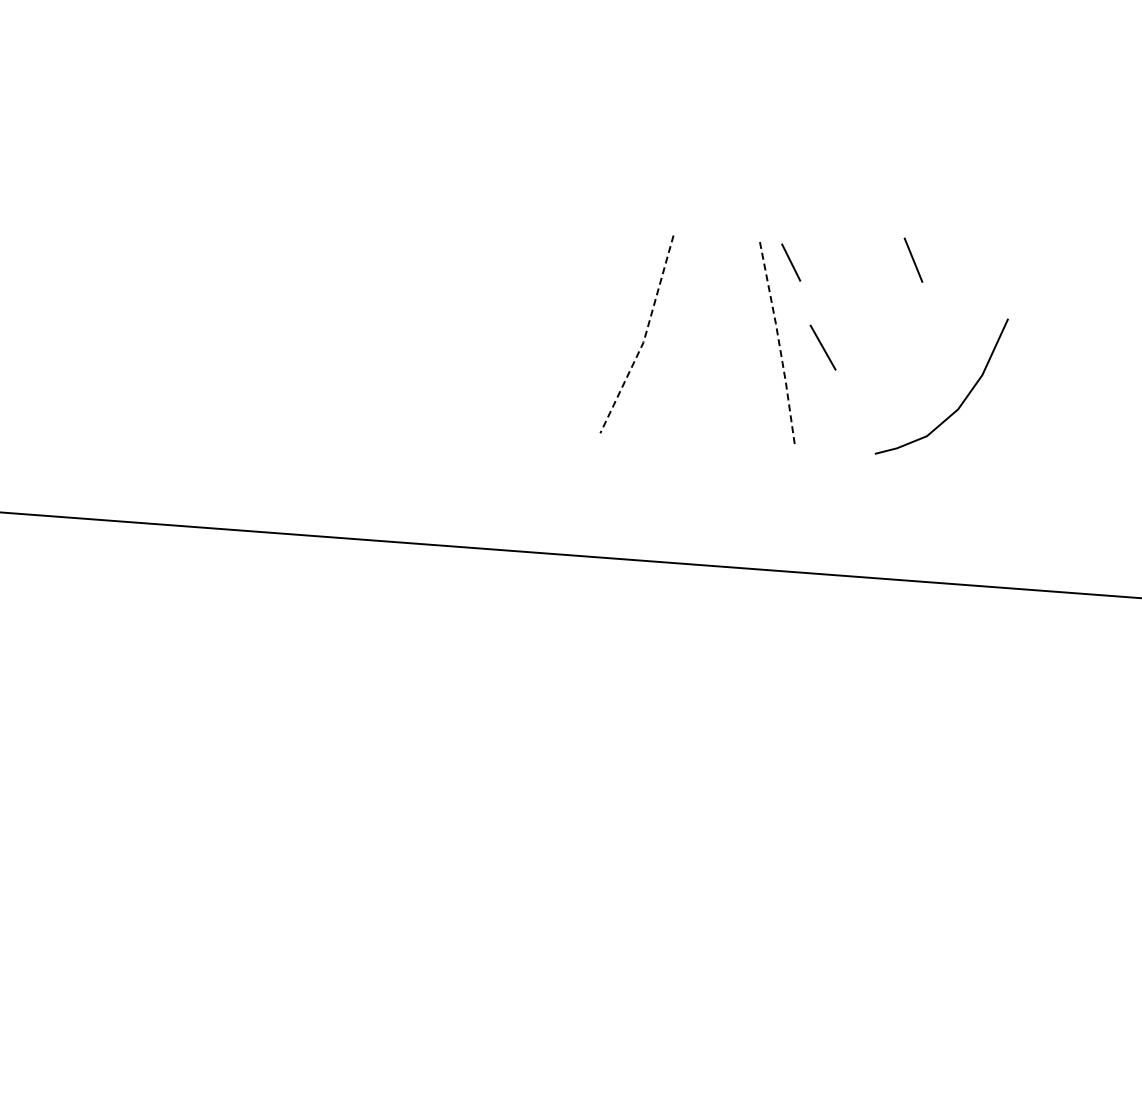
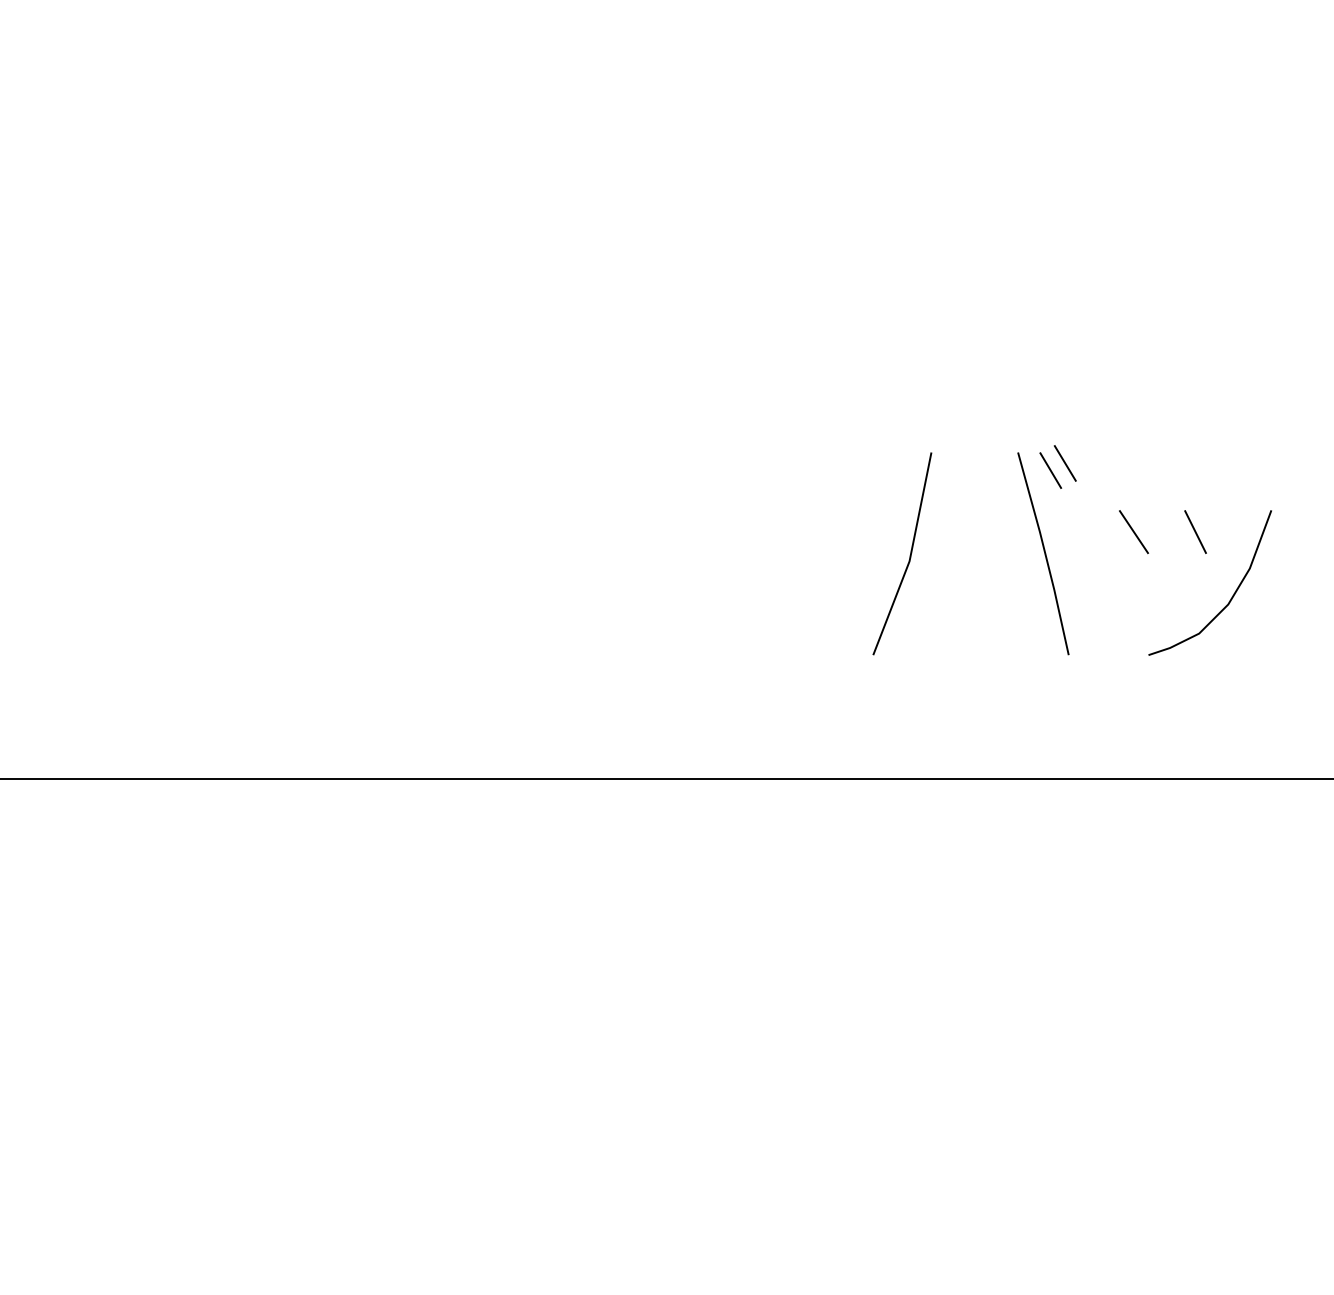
line: (805, 256) -> (1064, 463), added
line: (913, 259) -> (1195, 531), moved
line: (644, 337) -> (910, 556), dashed -> solid
line: (779, 344) -> (1045, 553), dashed -> solid
line: (822, 348) -> (1133, 532), moved

